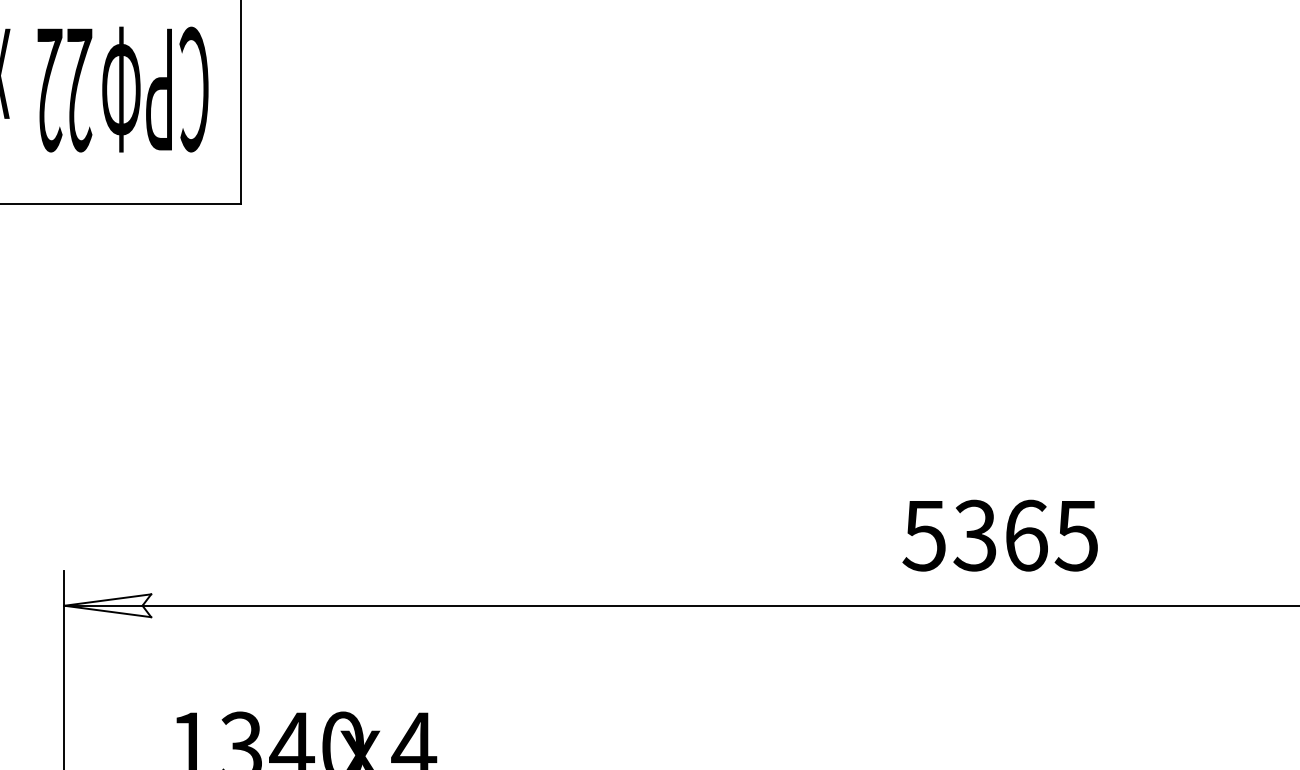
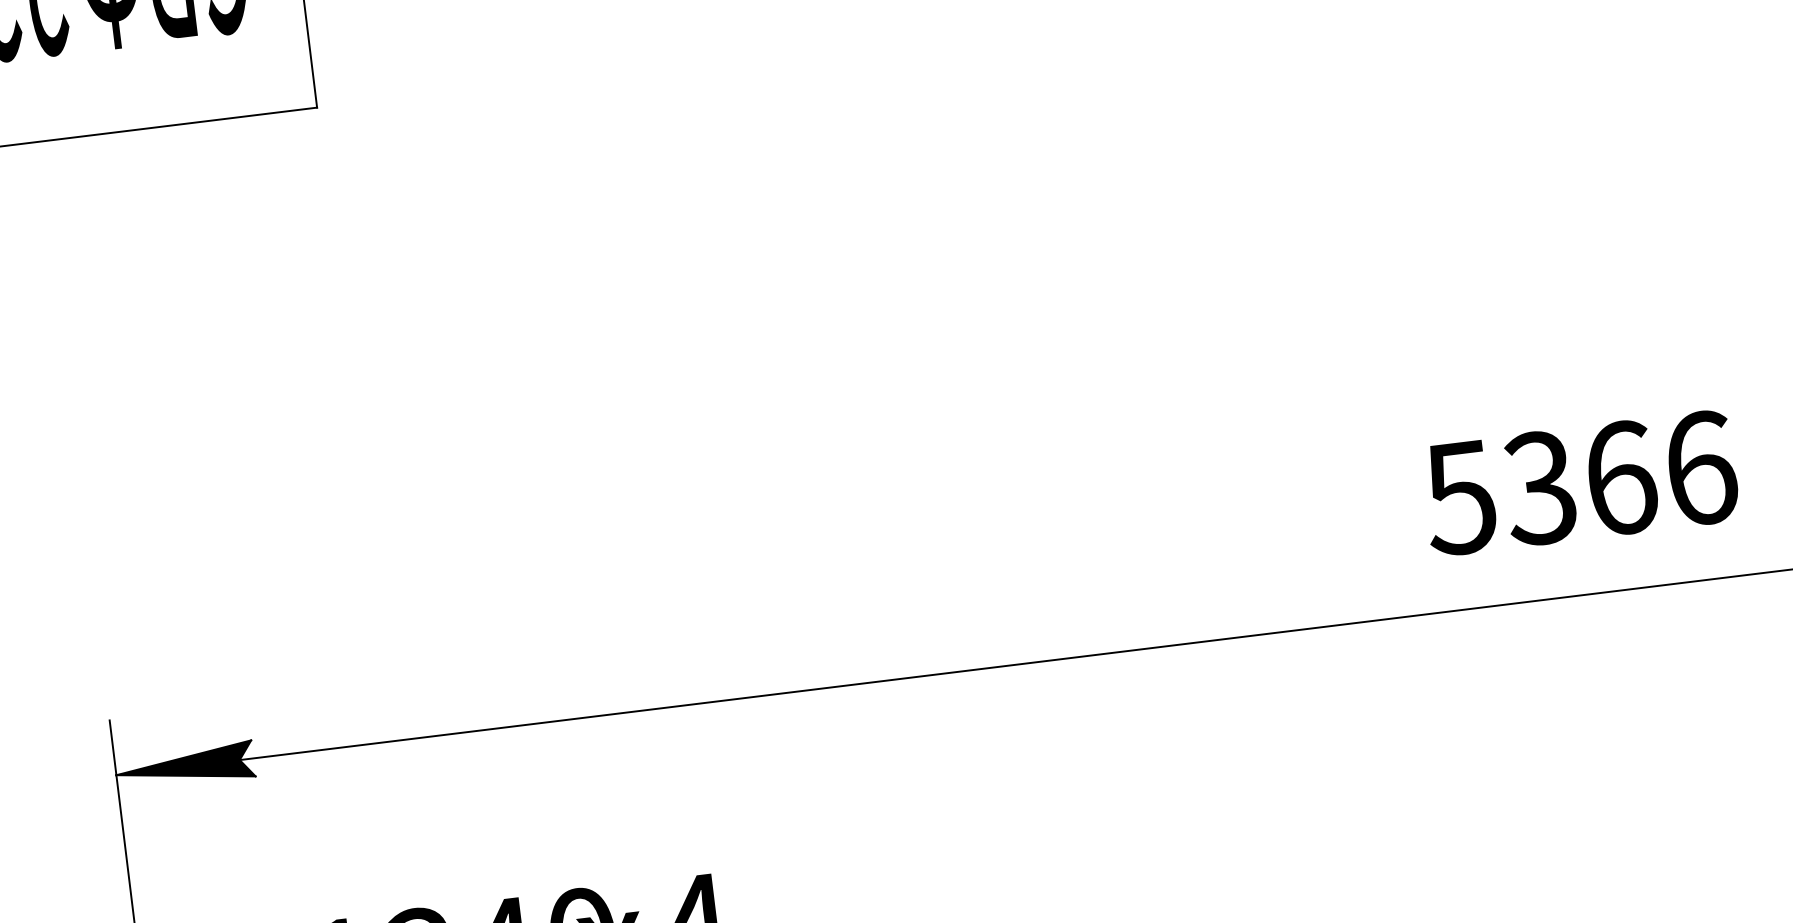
text: (1076, 535) -> (1699, 468), 5365 -> 5366
fill: (107, 605) -> (184, 766), added

